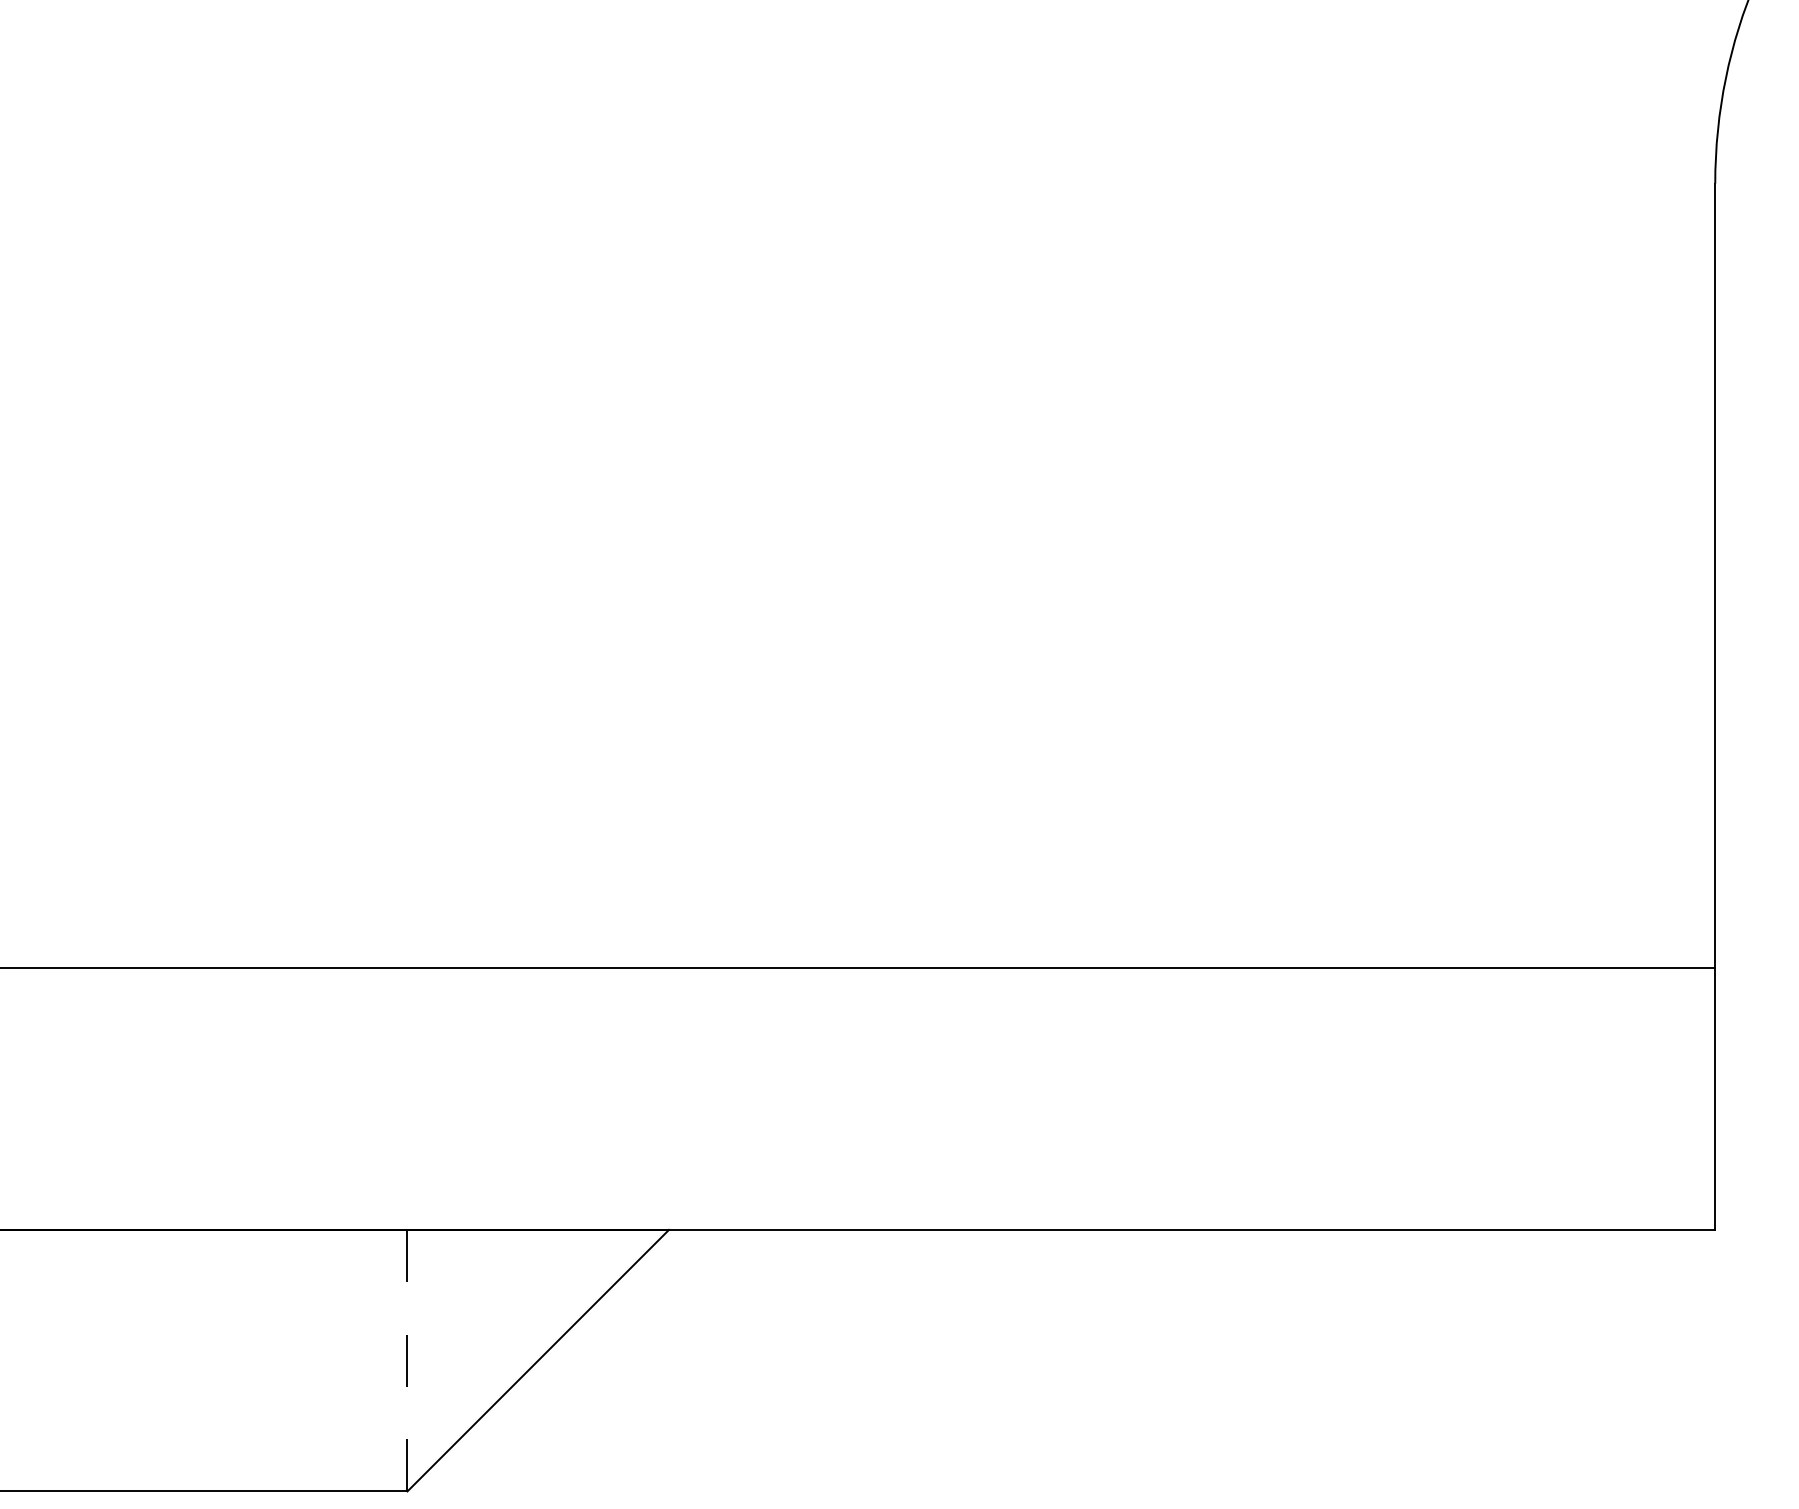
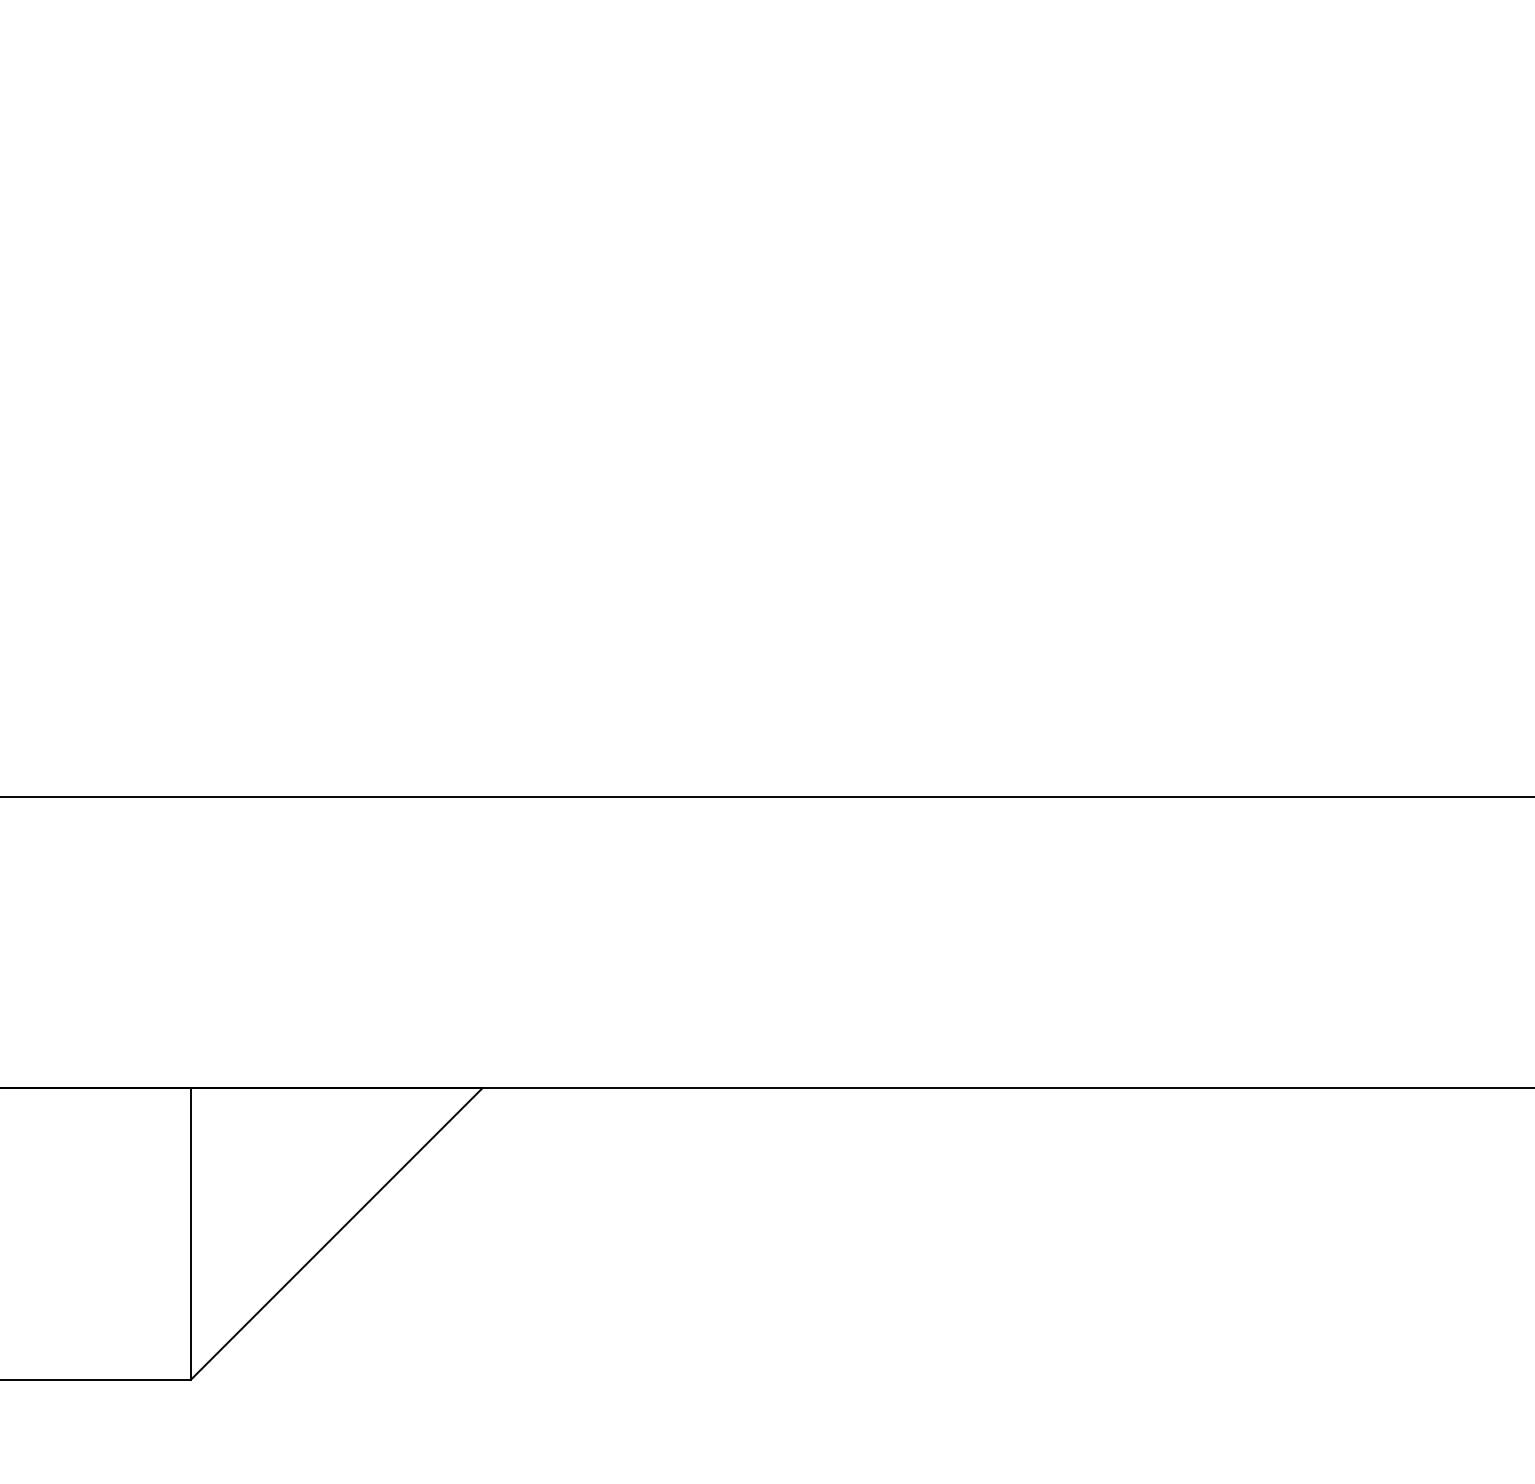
line: (407, 1360) -> (190, 1233), dashed -> solid

